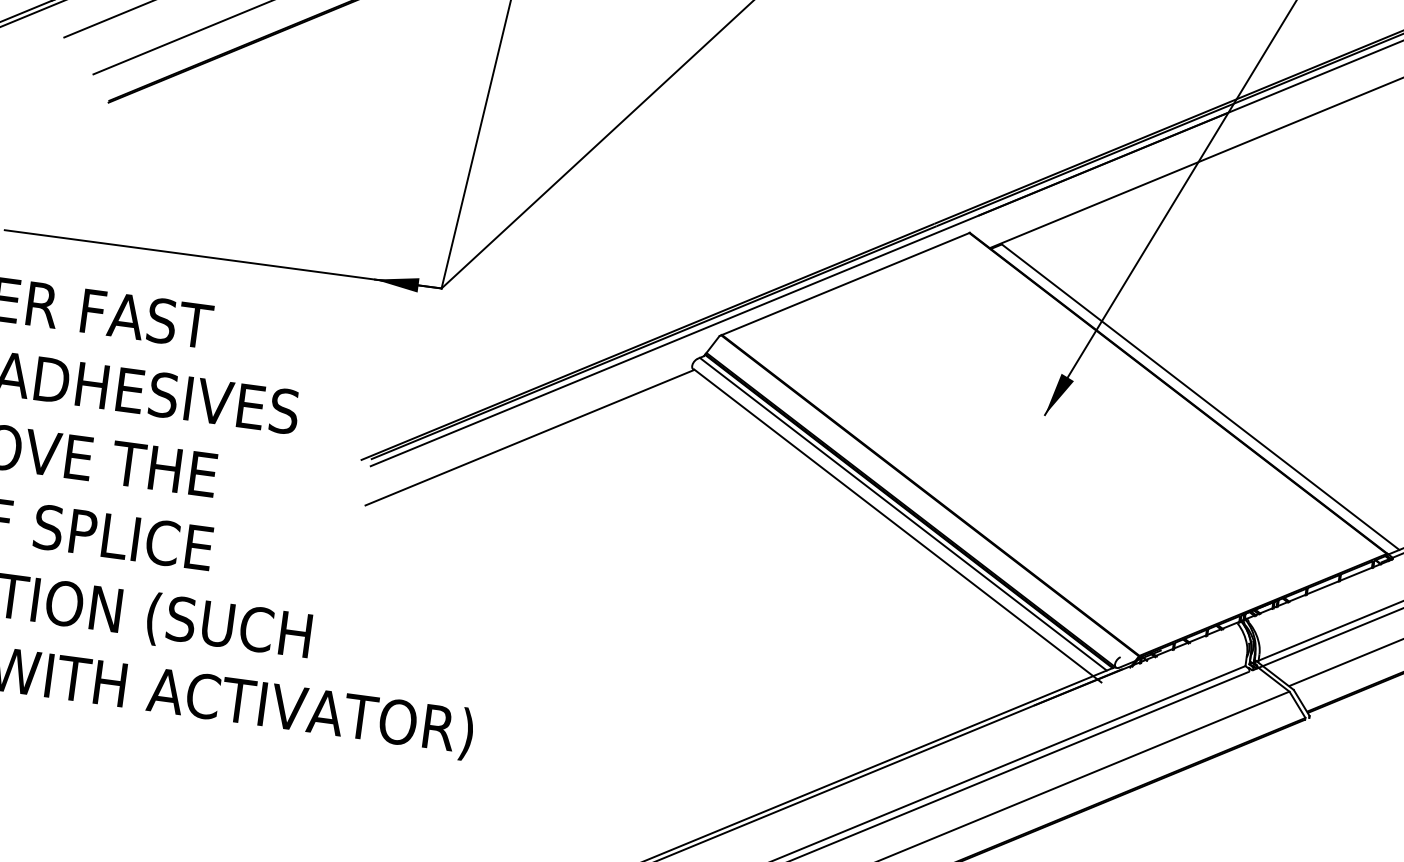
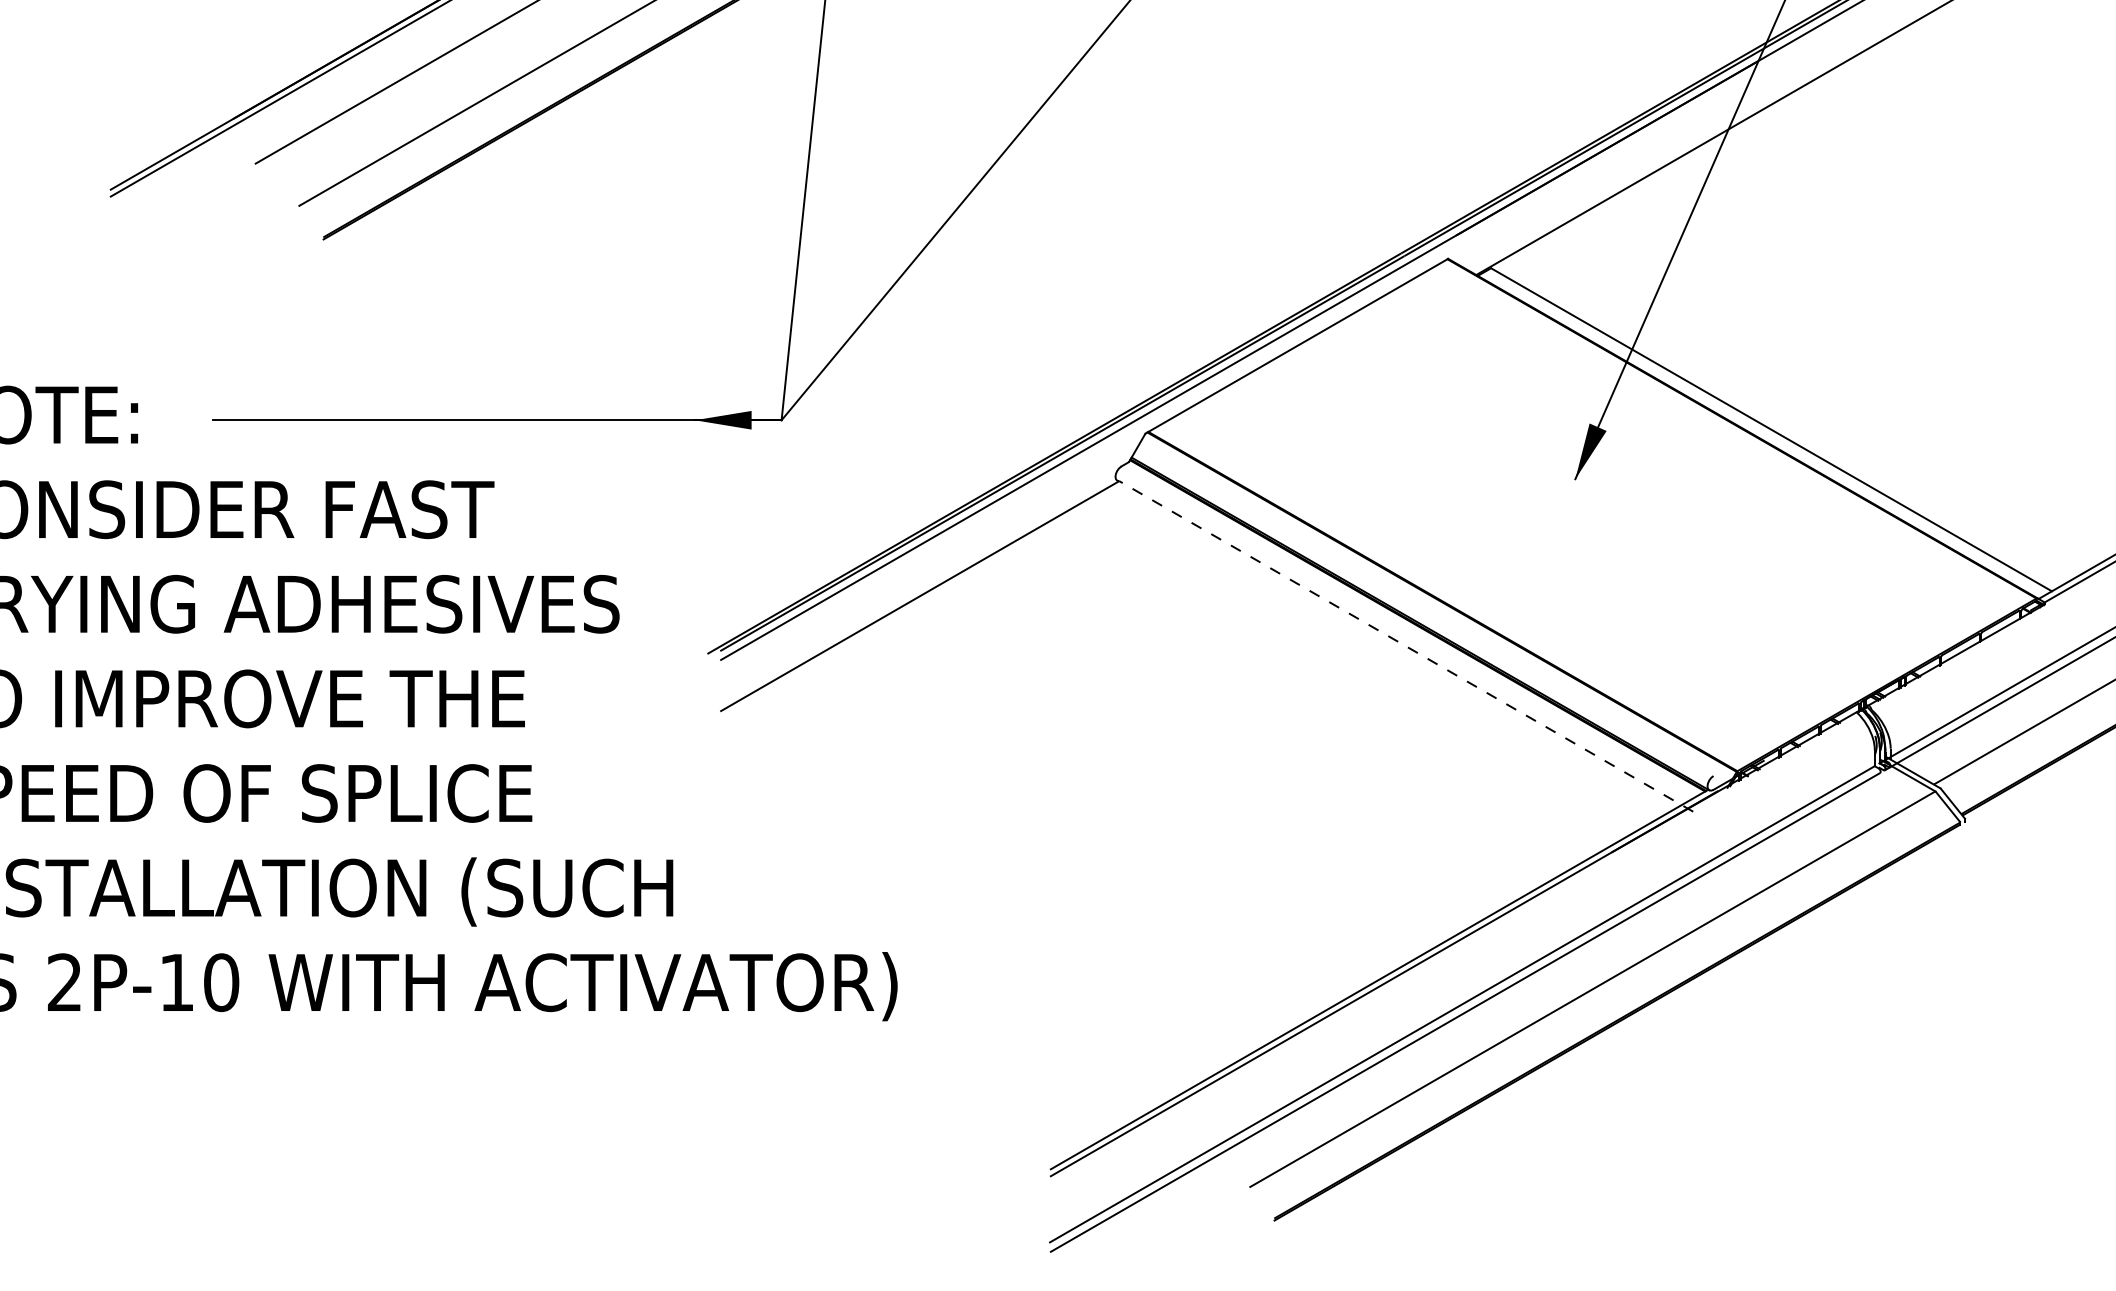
line: (902, 514) -> (1410, 630), removed
line: (897, 526) -> (1405, 646), solid -> dashed

